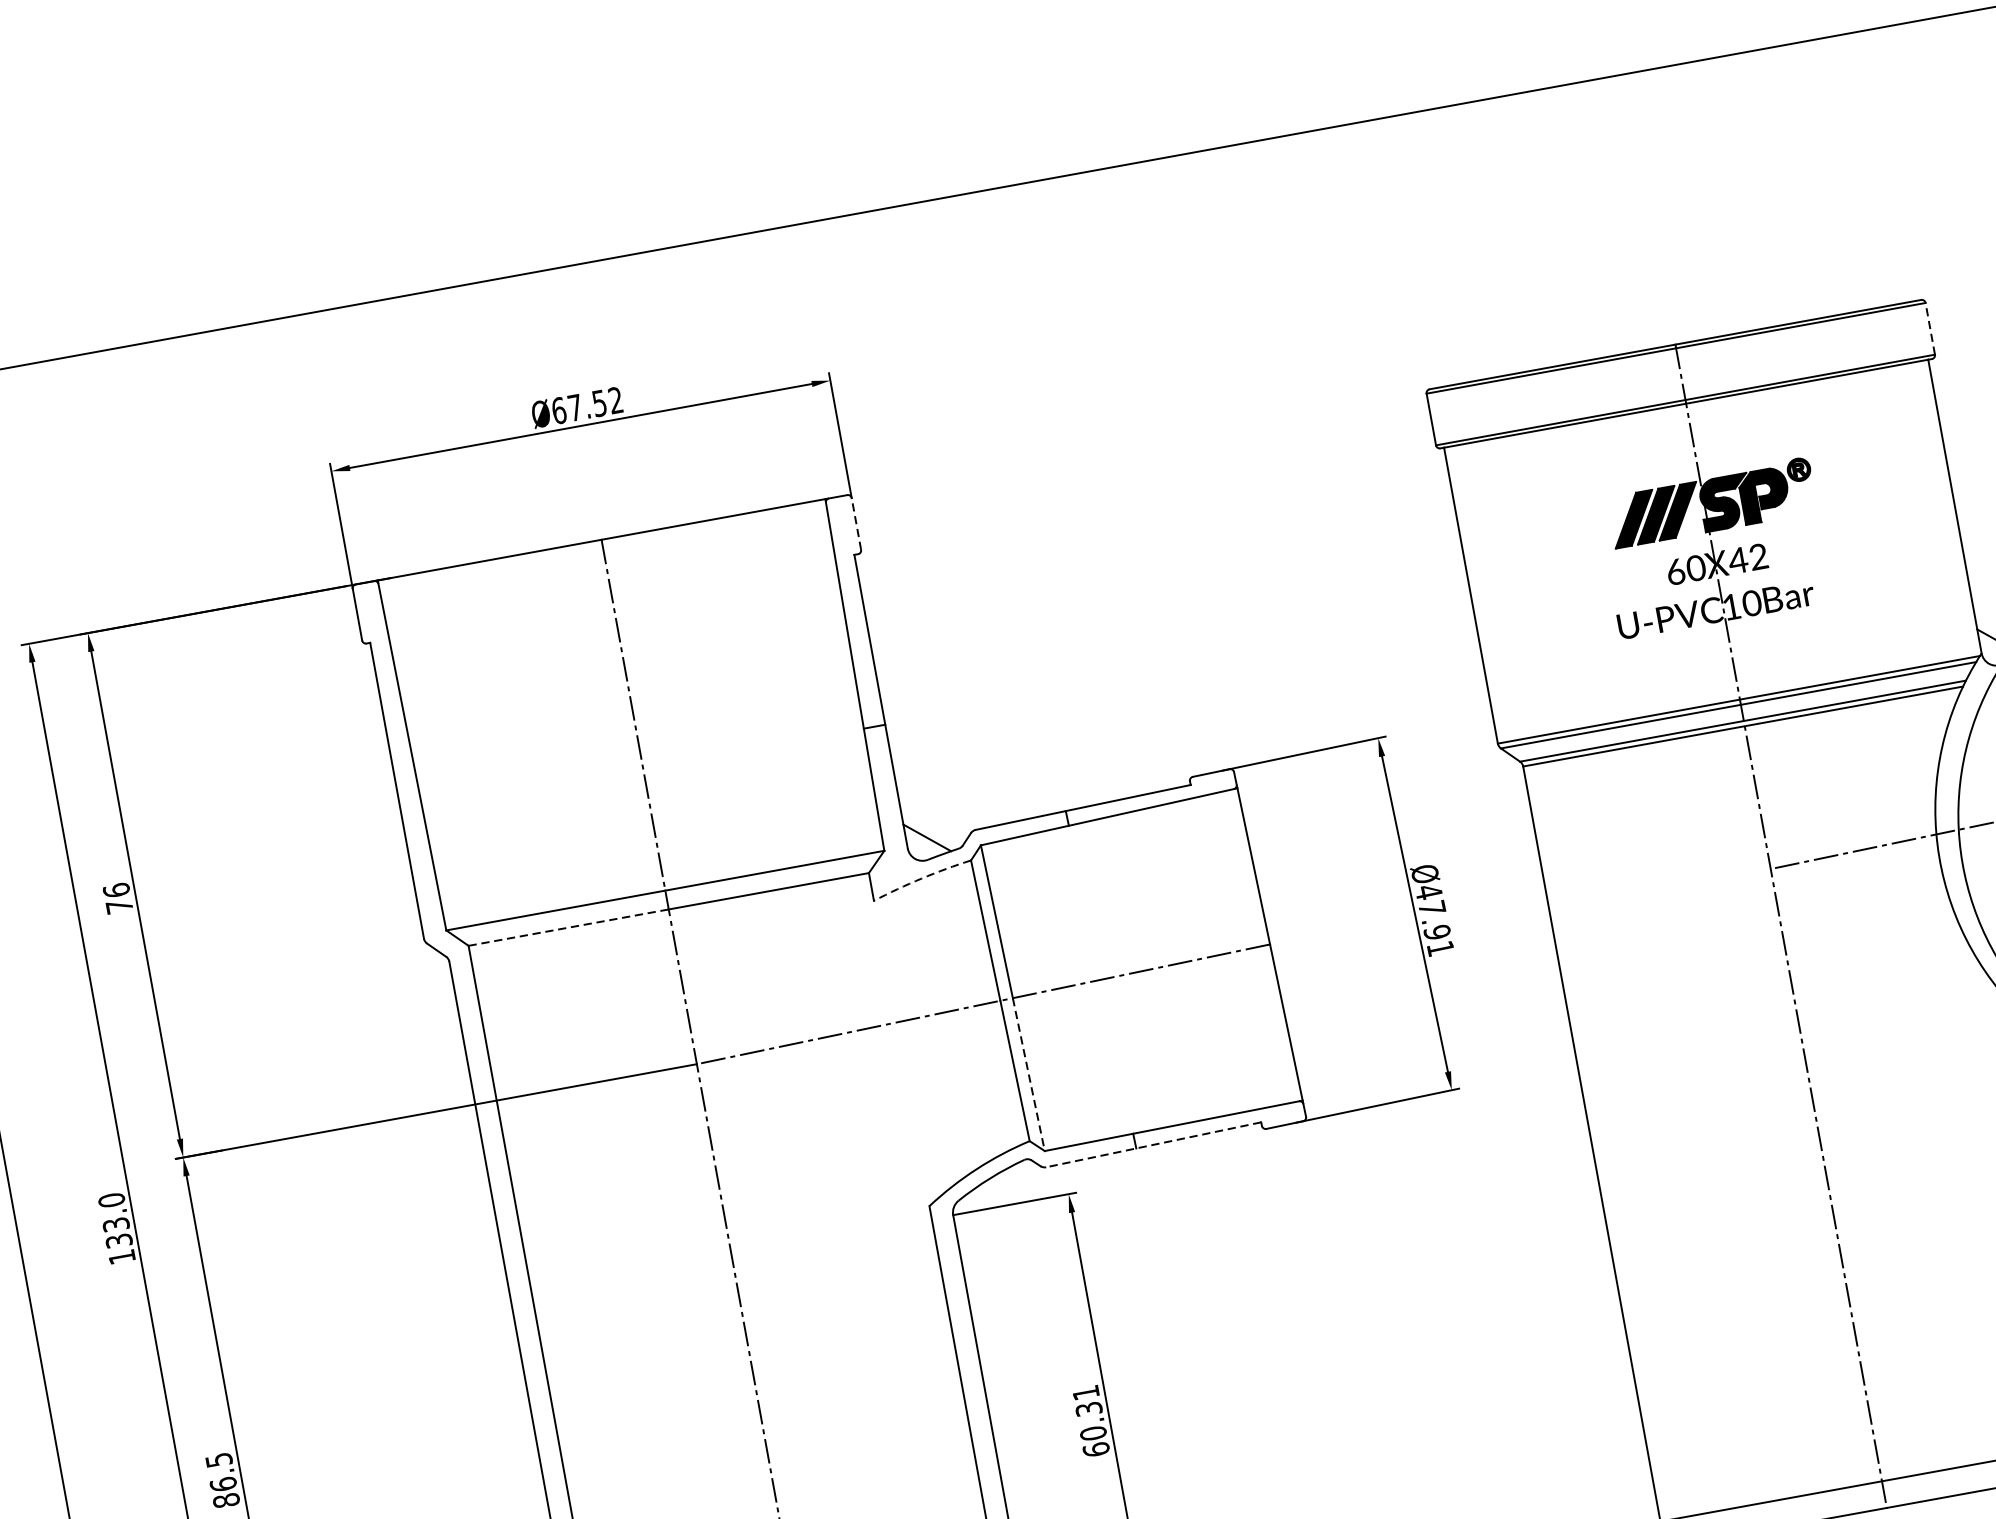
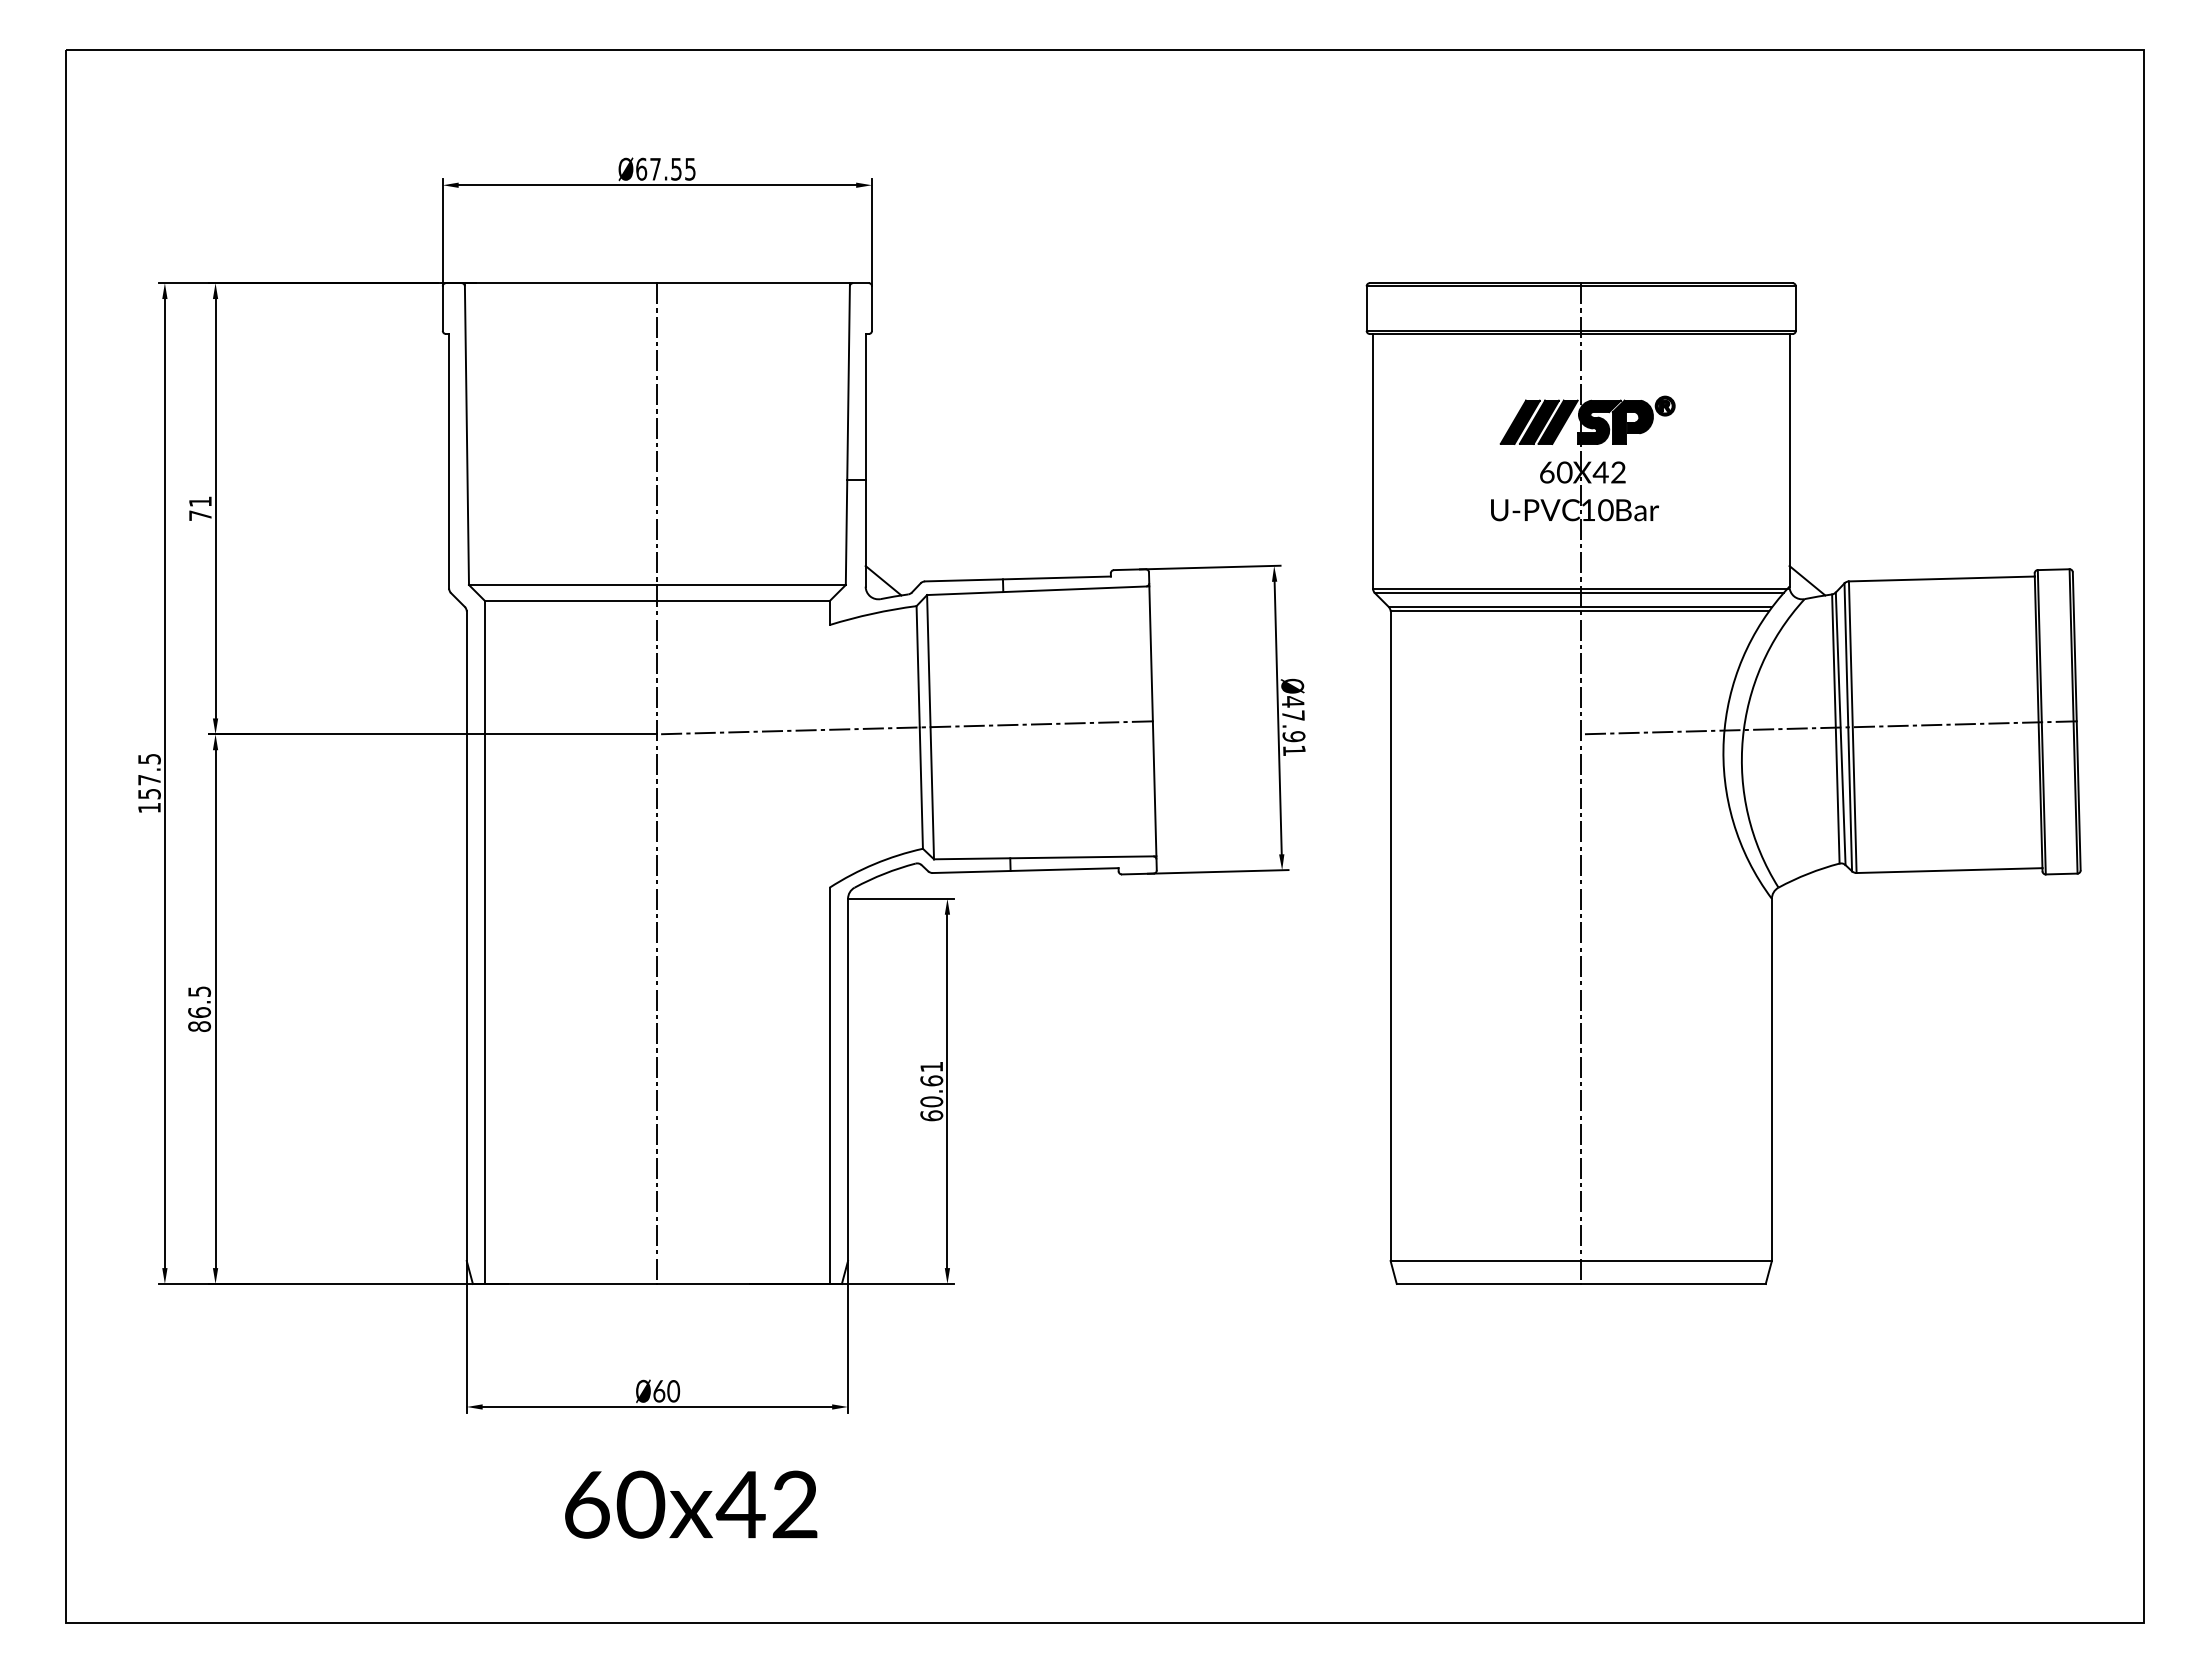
line: (1929, 328) -> (1795, 308), dashed -> solid
text: (615, 399) -> (690, 168), Ø67.52 -> Ø67.55
line: (856, 523) -> (872, 308), dashed -> solid
arc: (921, 878) -> (872, 613), dashed -> solid
text: (116, 890) -> (200, 501), 76 -> 71
line: (568, 927) -> (571, 601), dashed -> solid
line: (1029, 1074) -> (932, 793), dashed -> solid
line: (1153, 1144) -> (1025, 870), dashed -> solid
text: (115, 1219) -> (149, 775), 133.0 -> 157.5
text: (1088, 1408) -> (931, 1080), 60.31 -> 60.61

